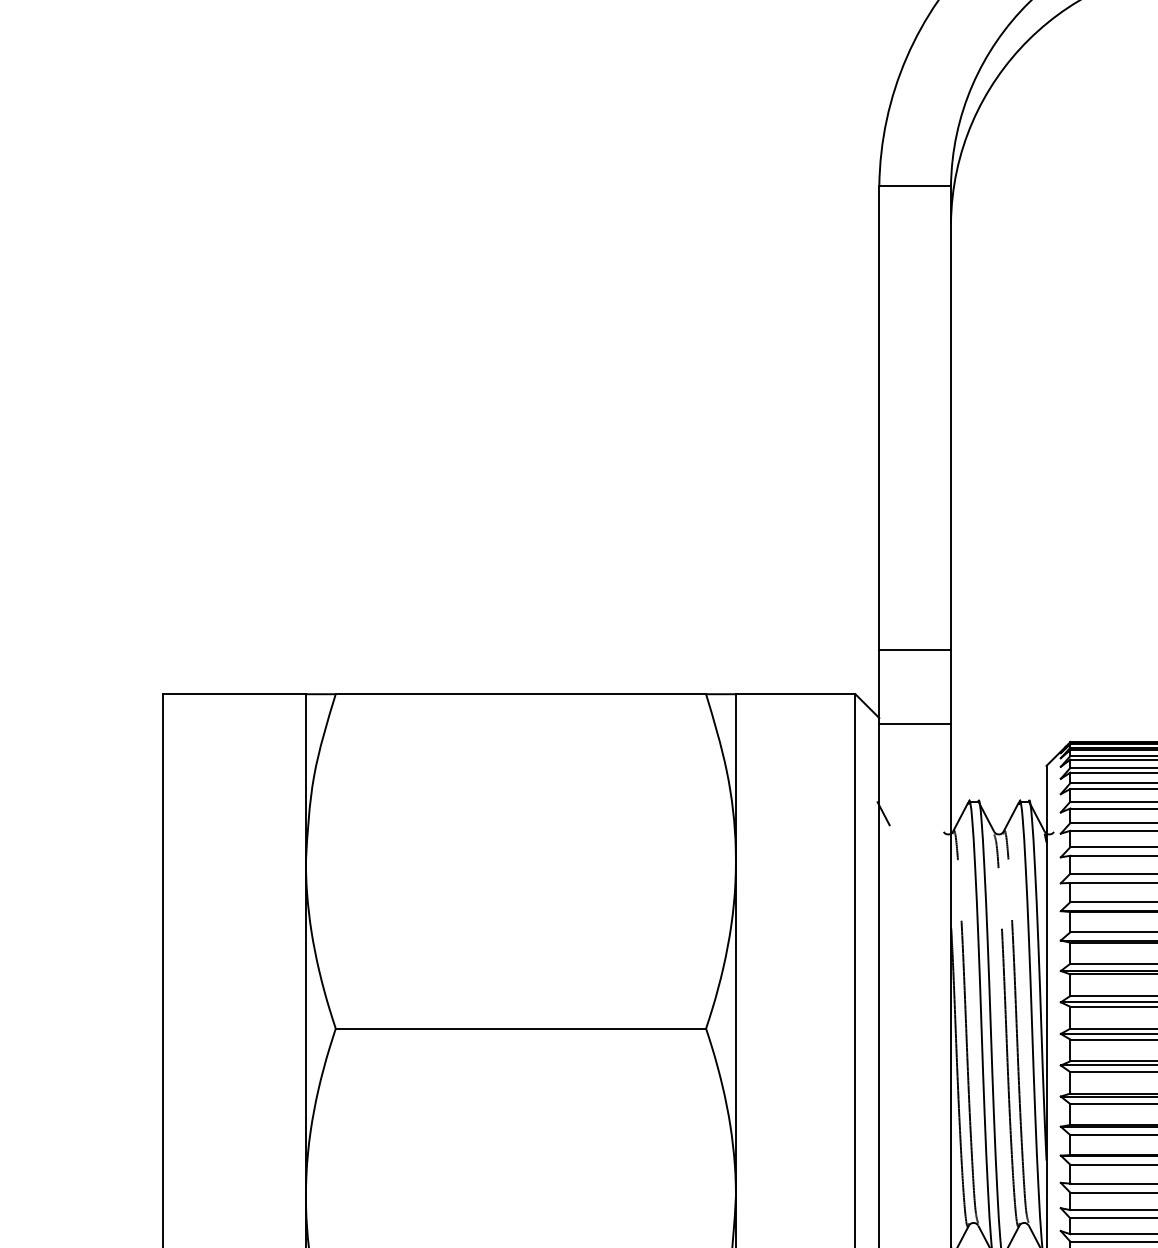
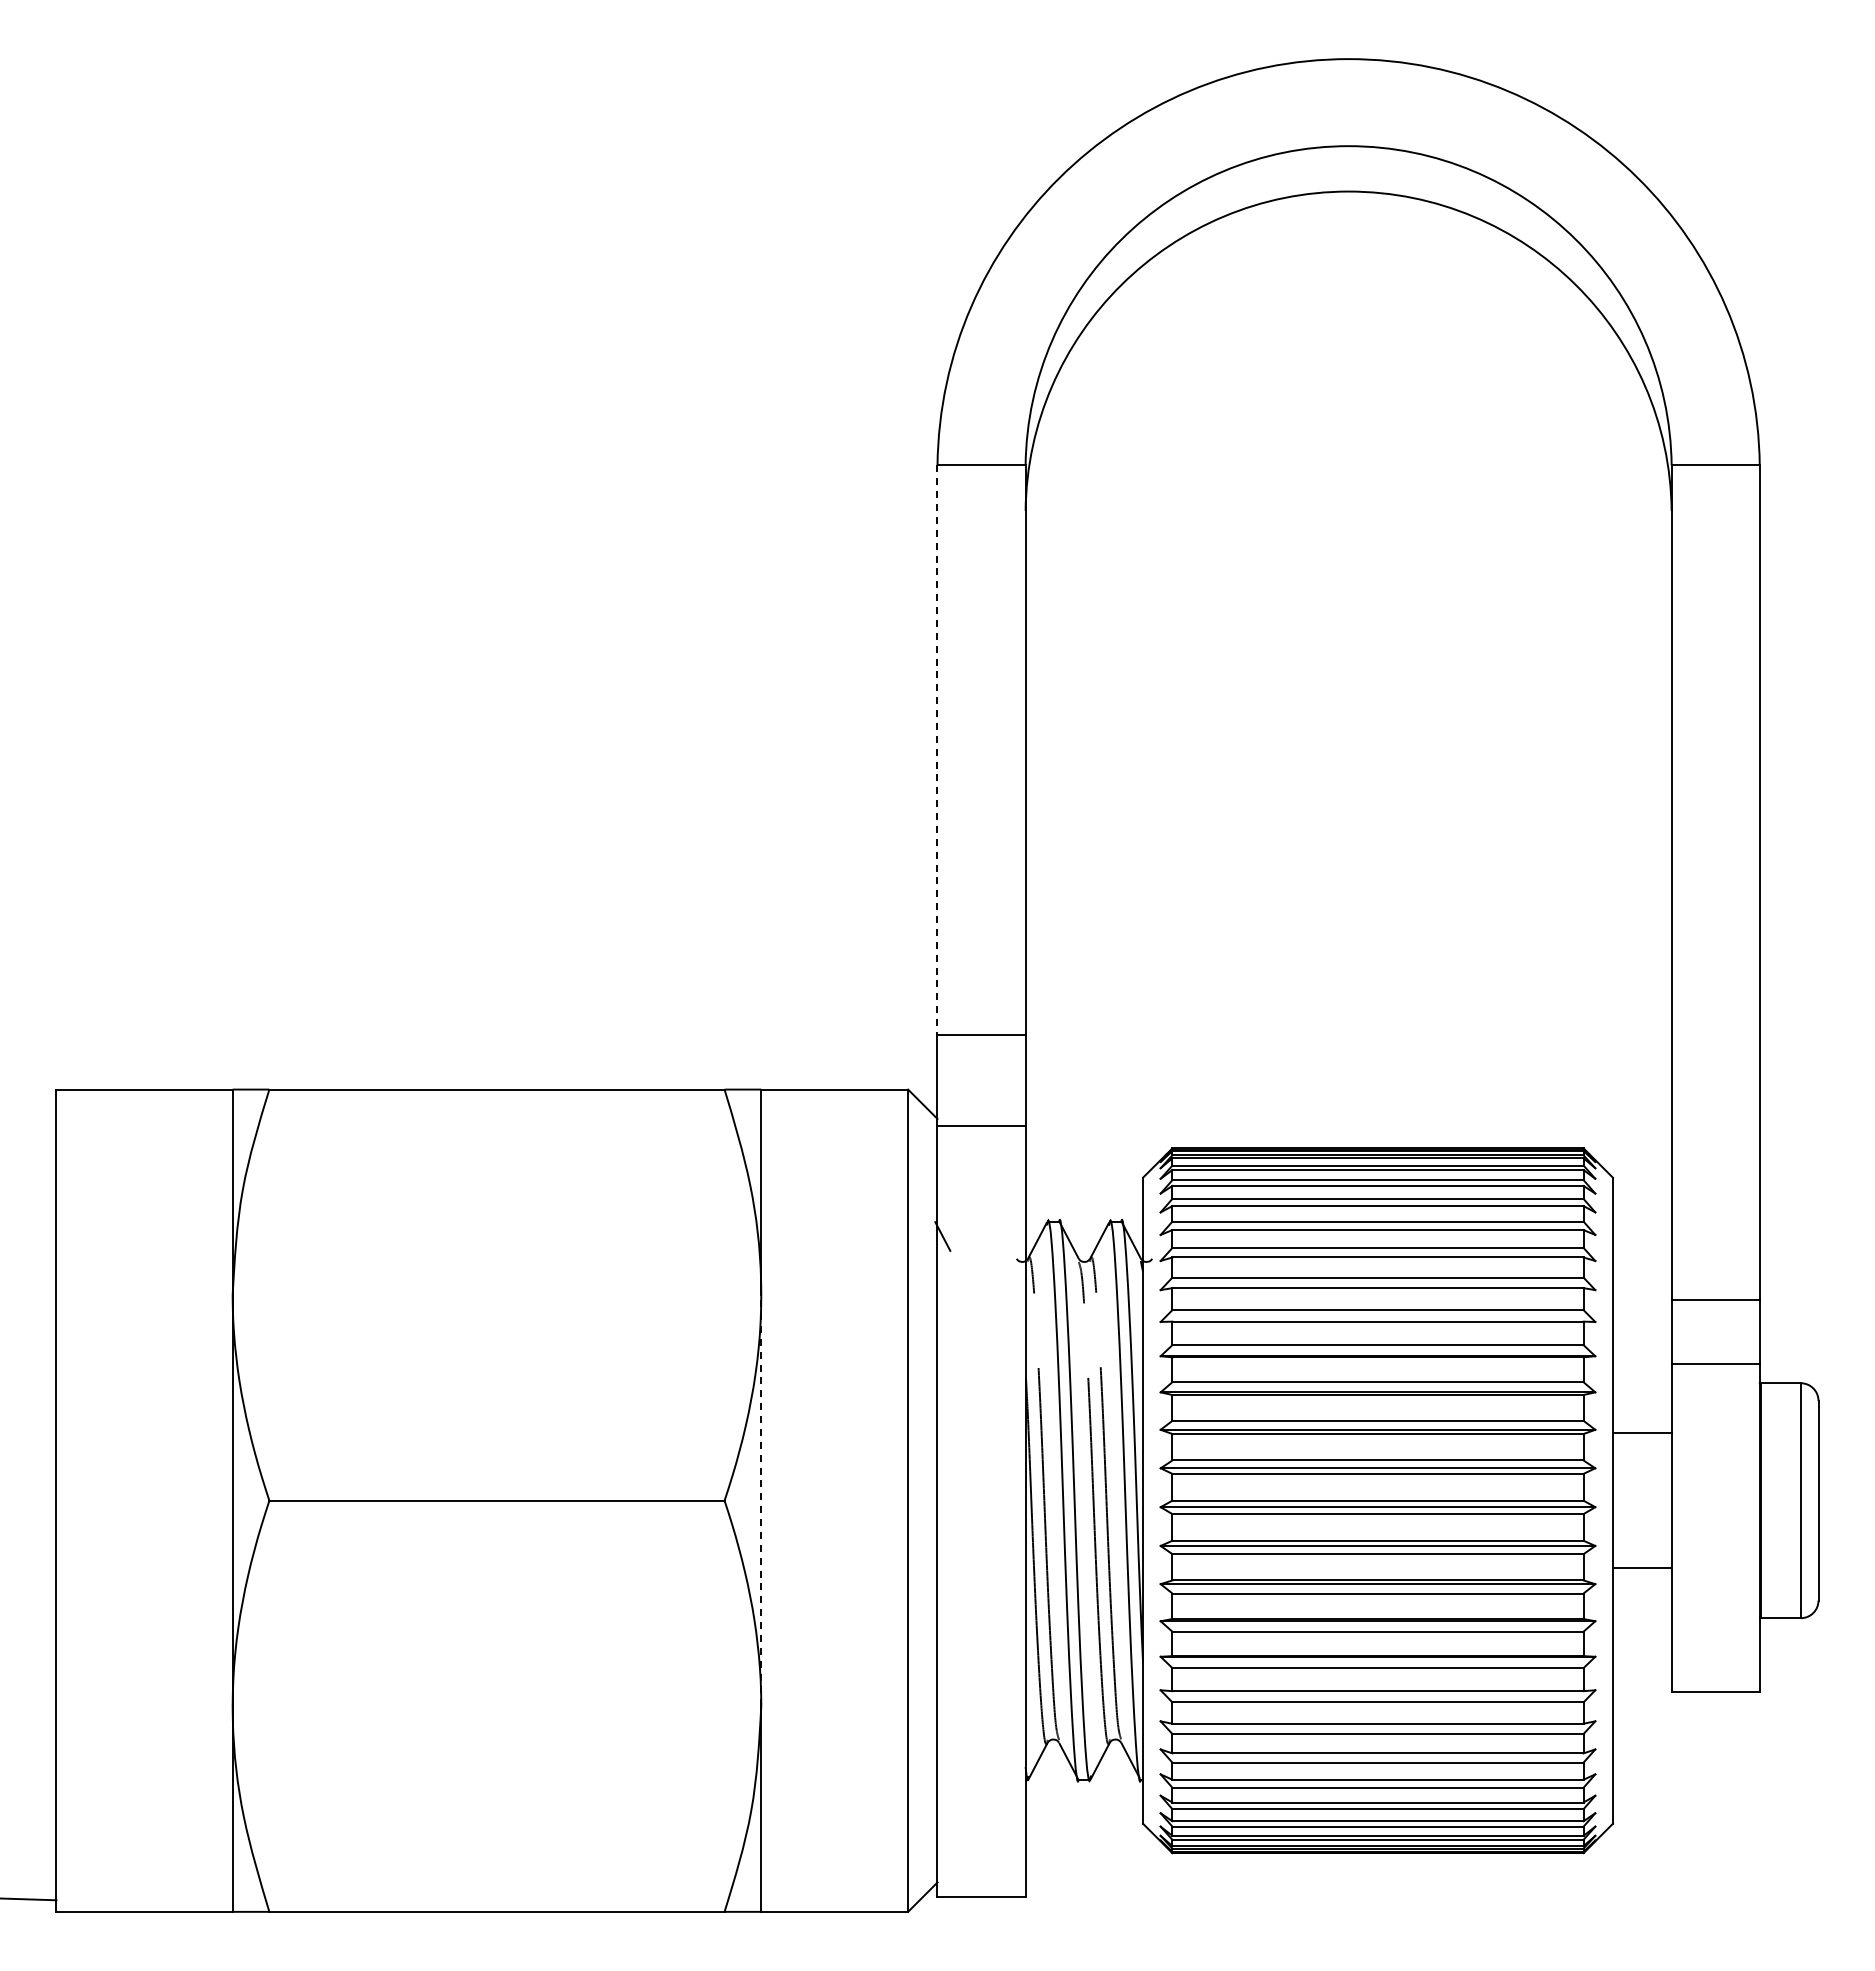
line: (879, 418) -> (937, 750), solid -> dashed
line: (736, 1028) -> (761, 1500), solid -> dashed

